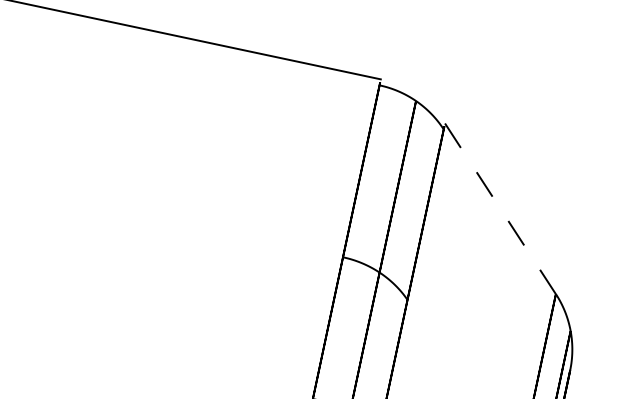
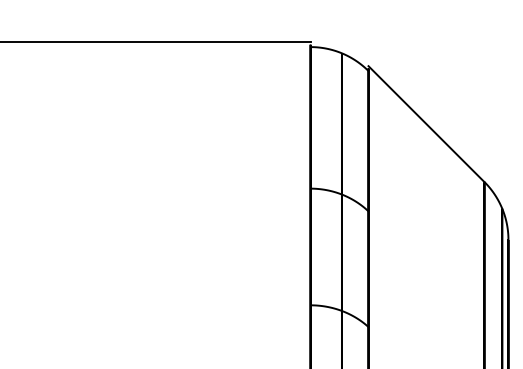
line: (500, 209) -> (426, 124), dashed -> solid

